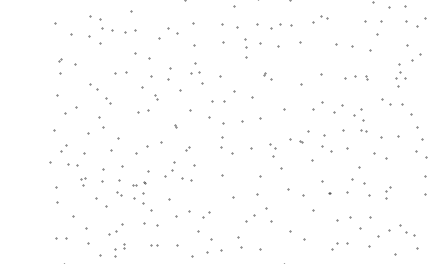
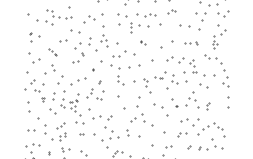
part: (100, 94) -> (52, 52), size x0.6
part: (296, 234) -> (158, 128), size x1.6

